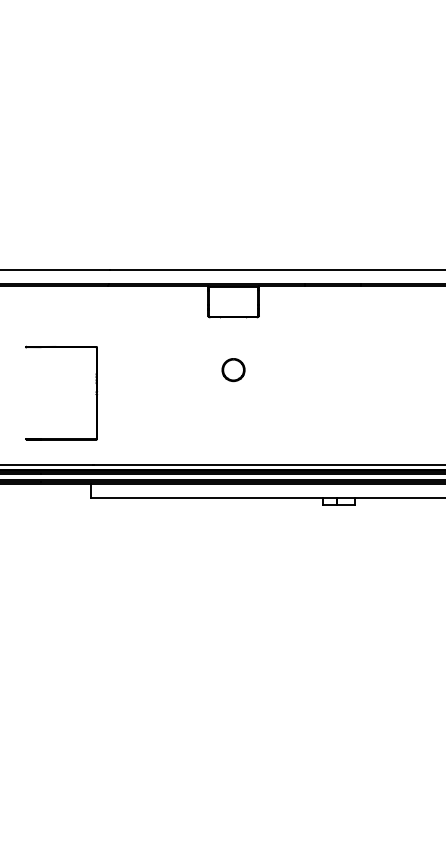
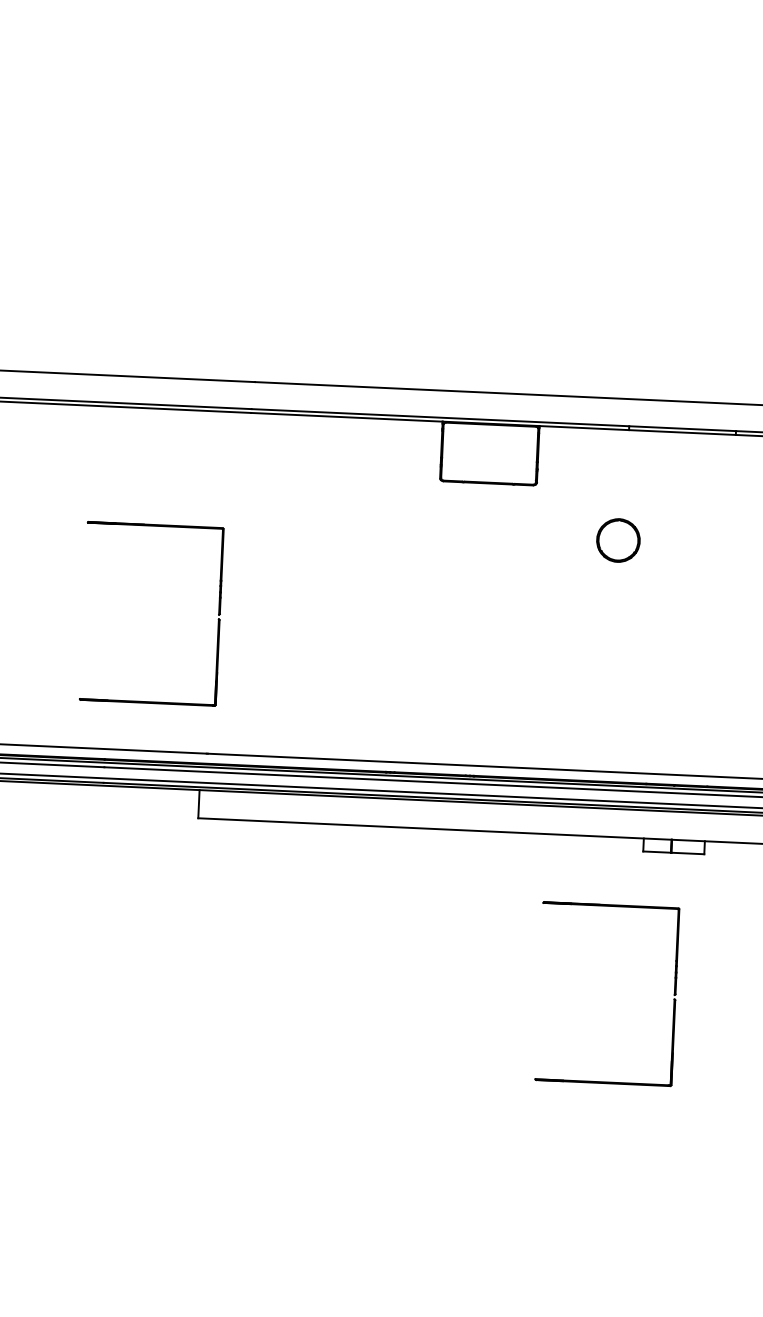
part: (233, 370) -> (618, 541), moved
part: (341, 579) -> (672, 995), added

